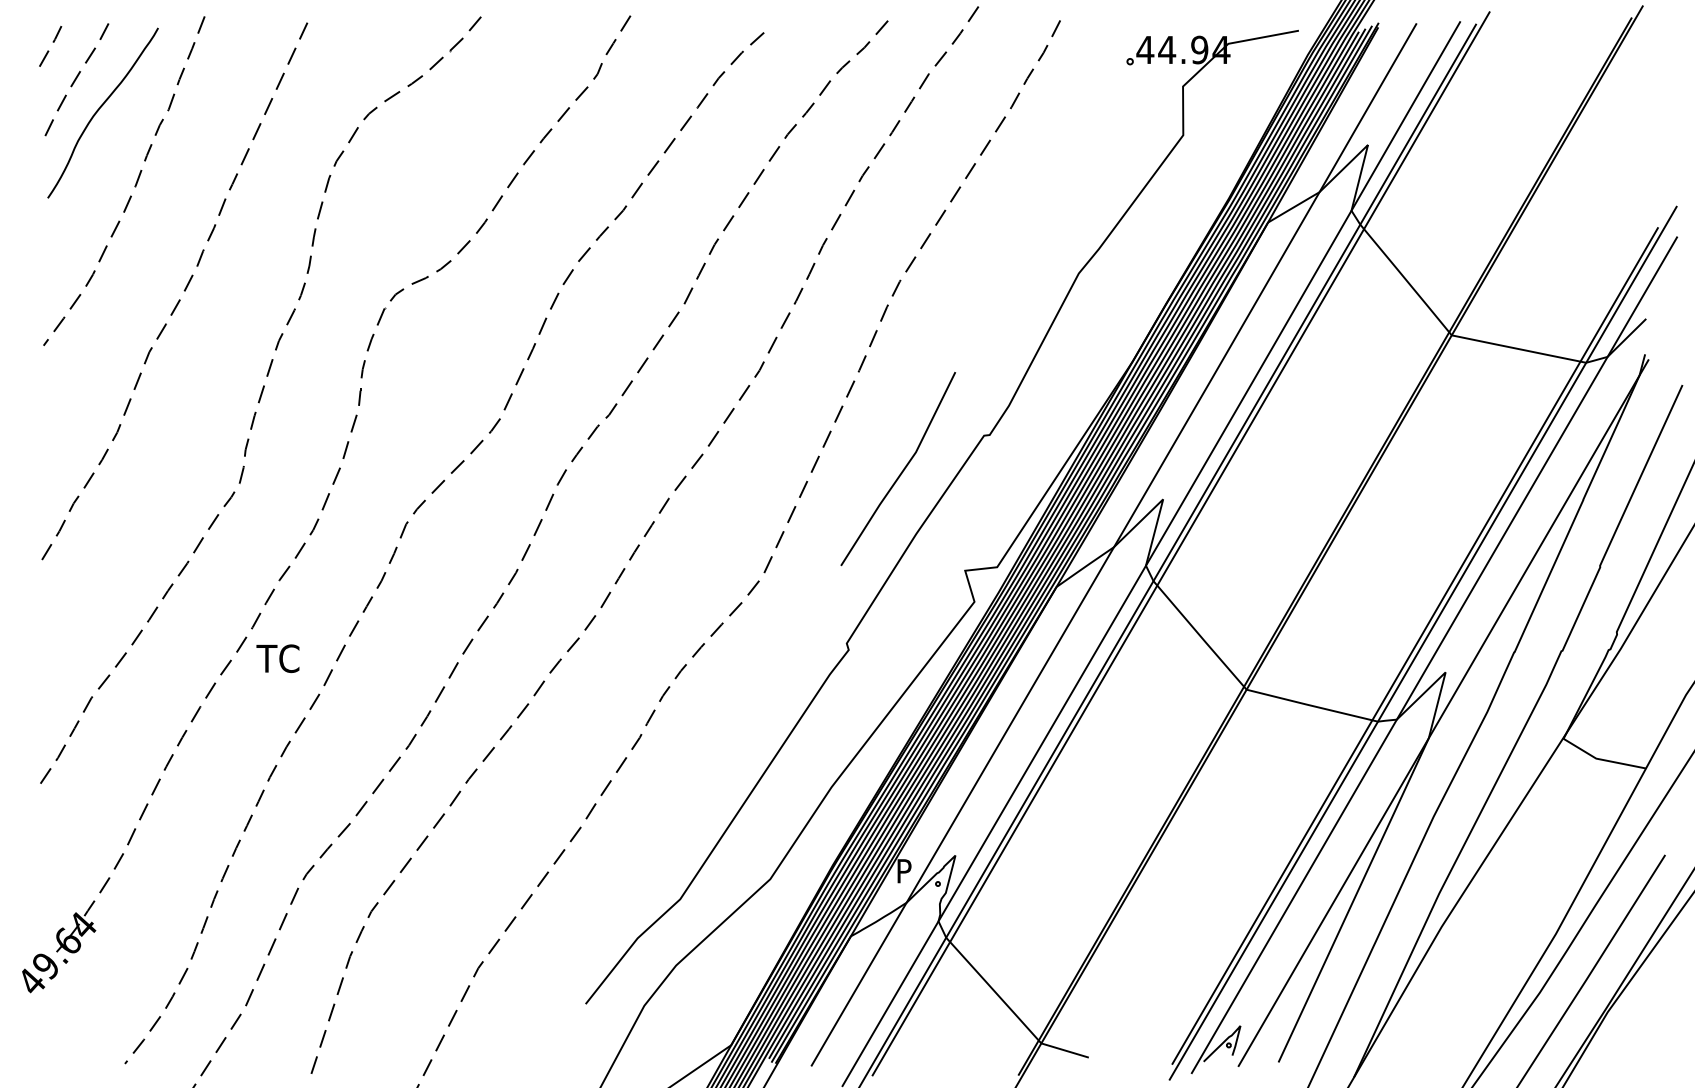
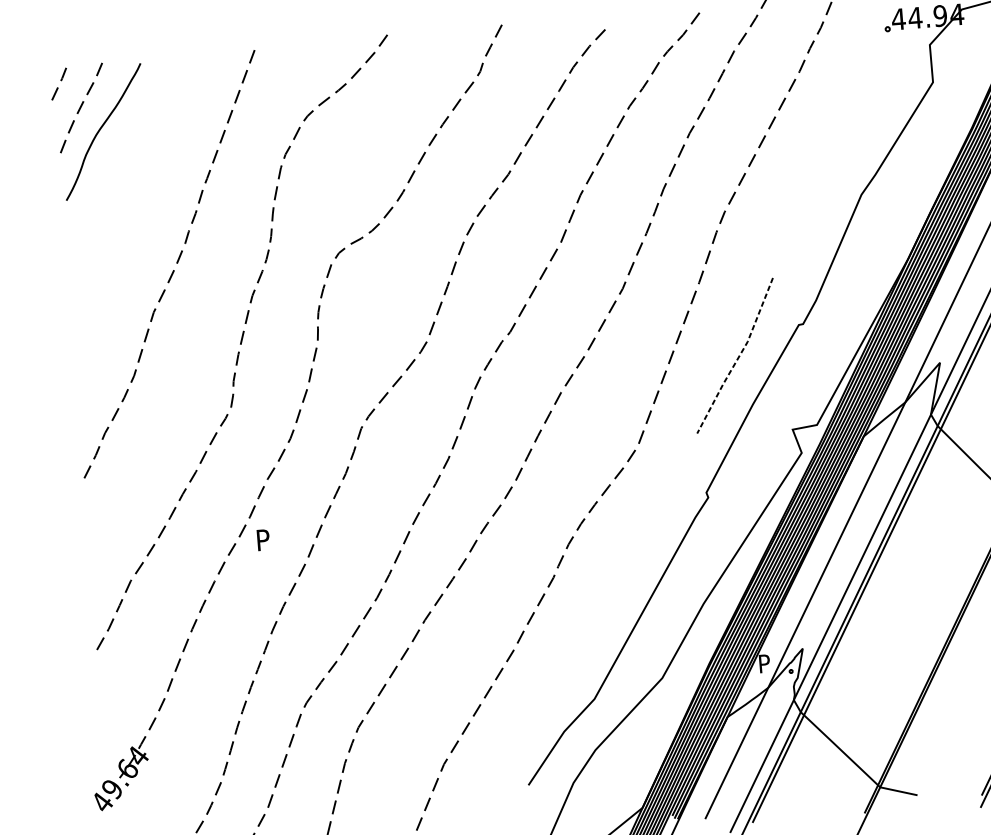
curve: (134, 185) -> (132, 185), removed
line: (902, 471) -> (738, 357), solid -> dashed
text: (277, 658) -> (270, 539), TC -> P

